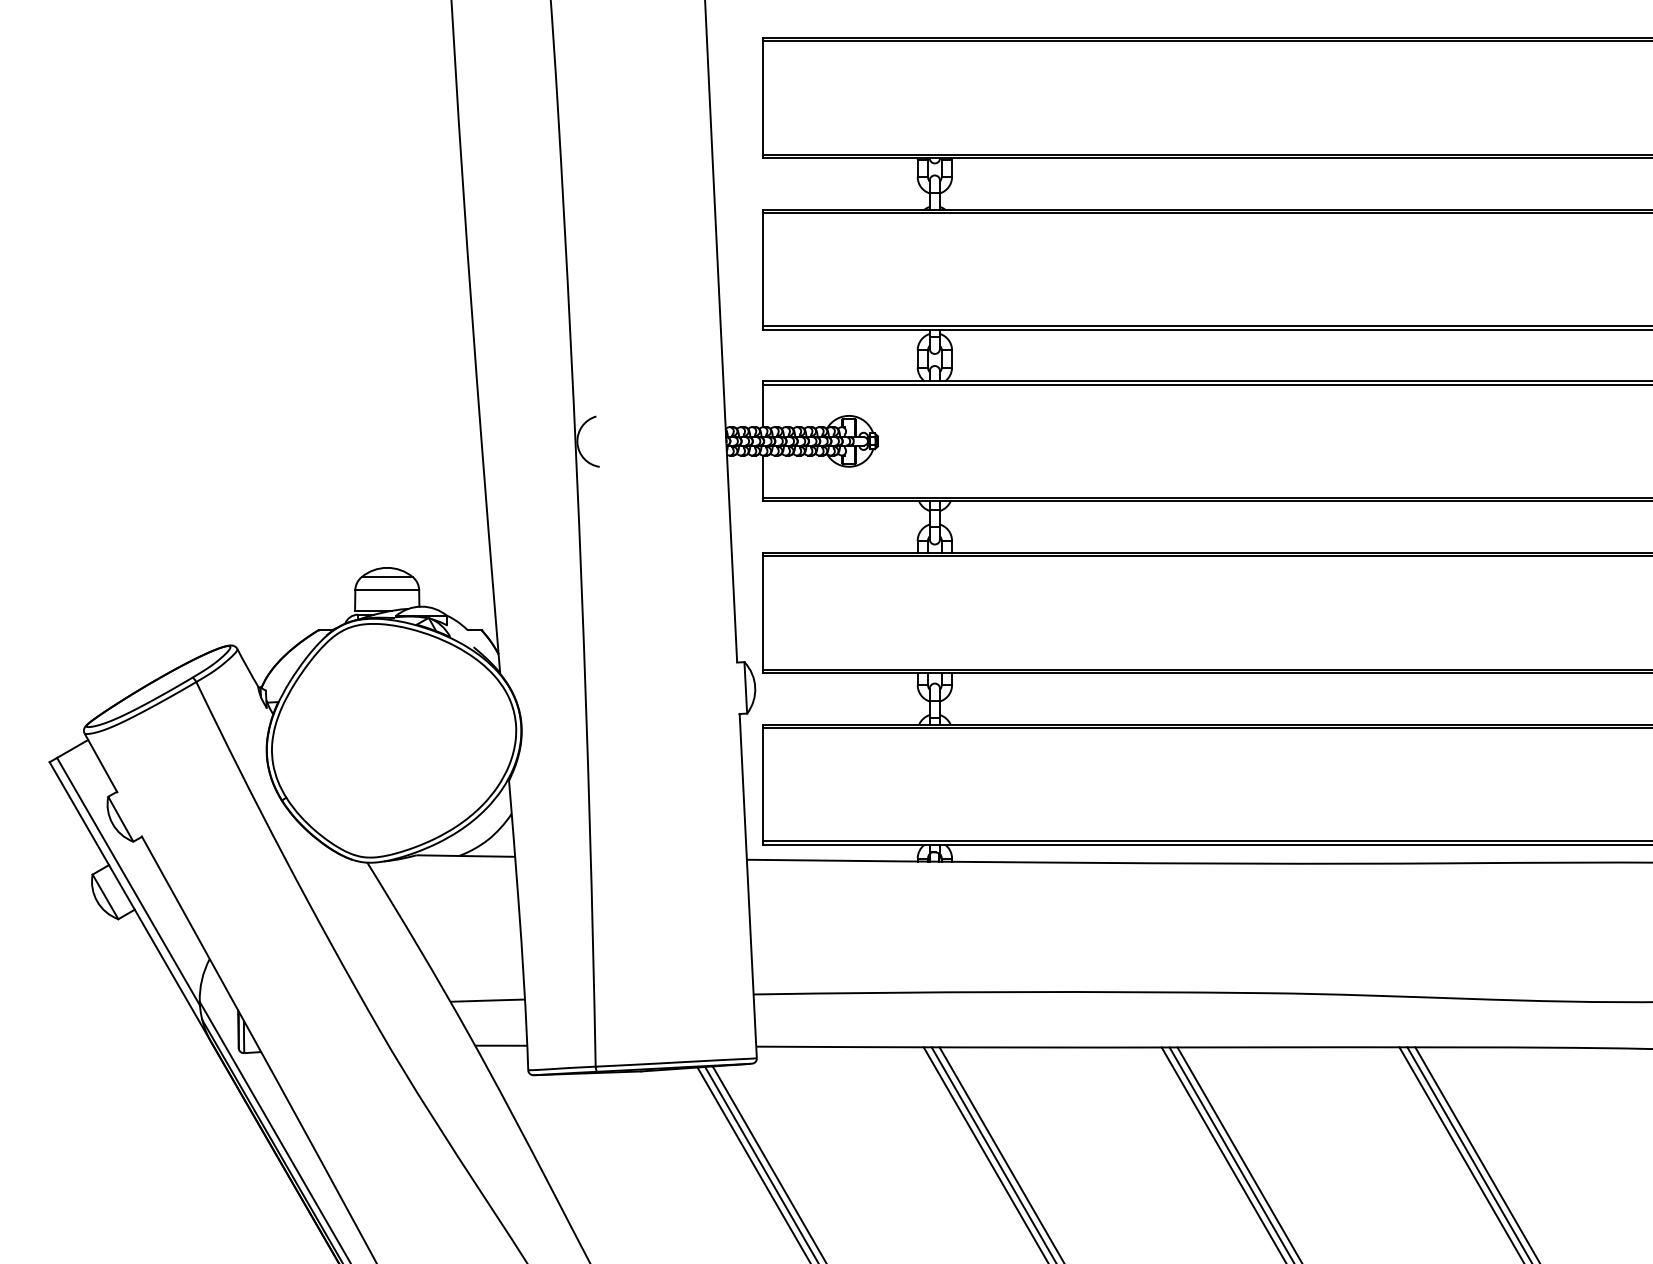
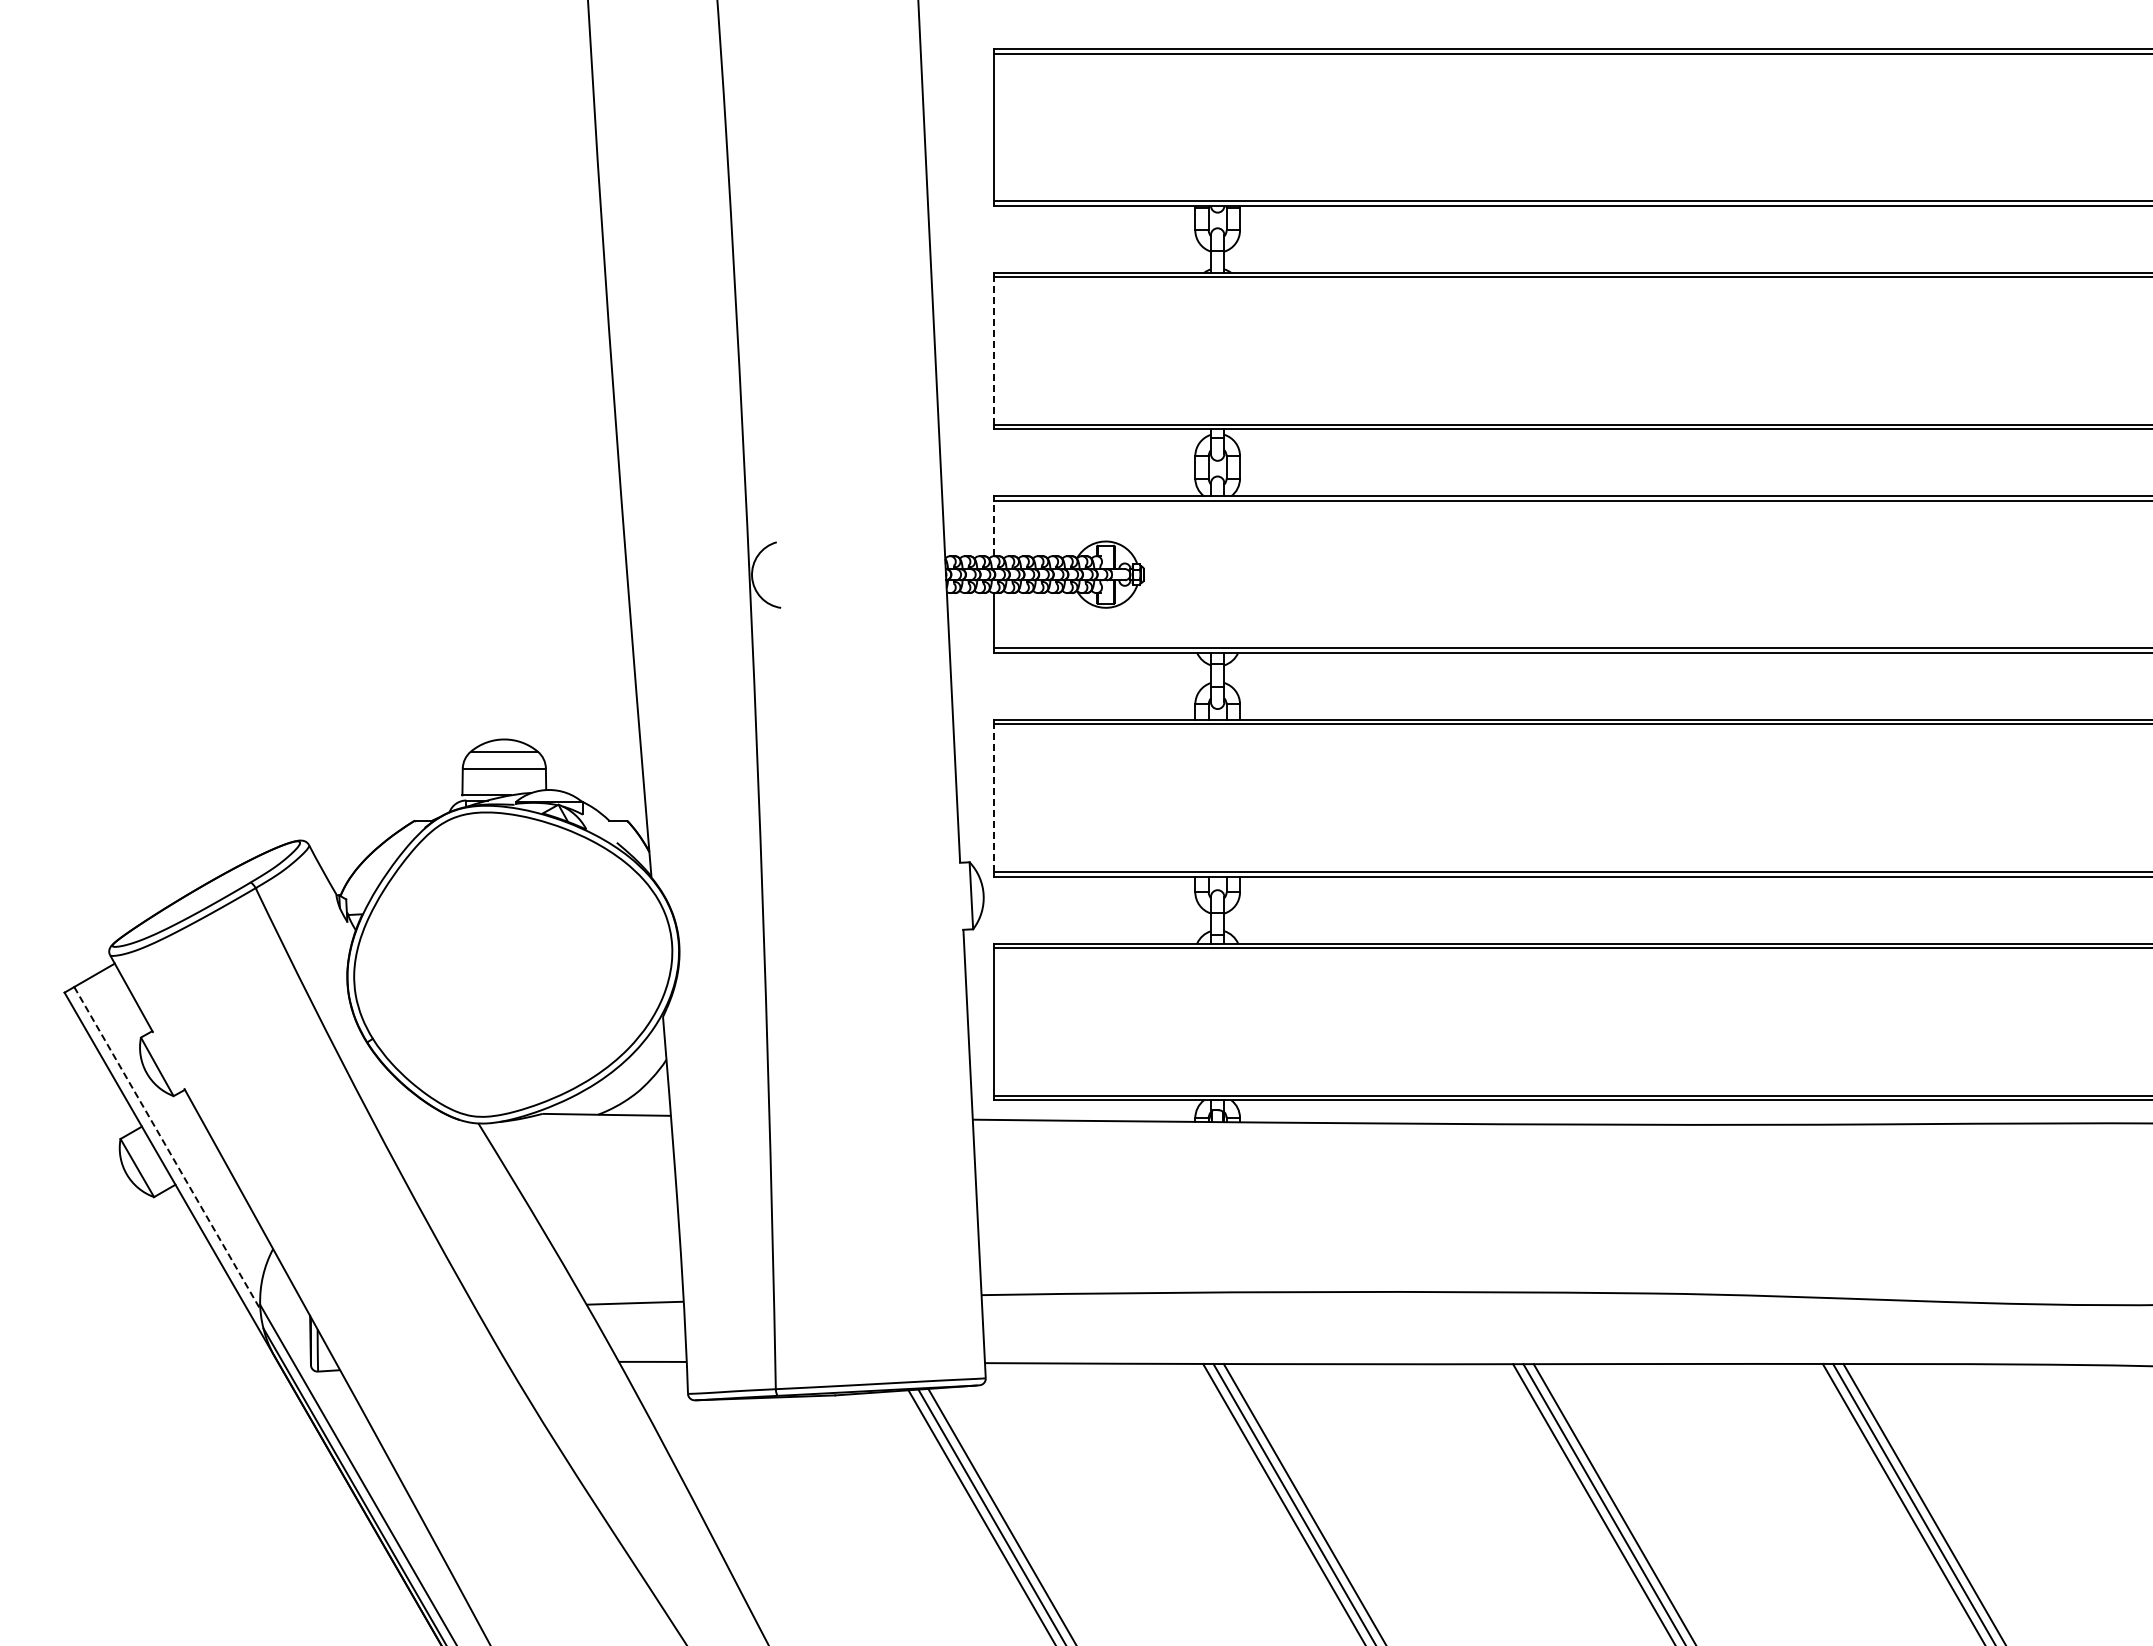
line: (763, 270) -> (994, 351), solid -> dashed
line: (763, 405) -> (994, 528), solid -> dashed
line: (763, 613) -> (994, 798), solid -> dashed
line: (128, 881) -> (167, 1148), solid -> dashed

